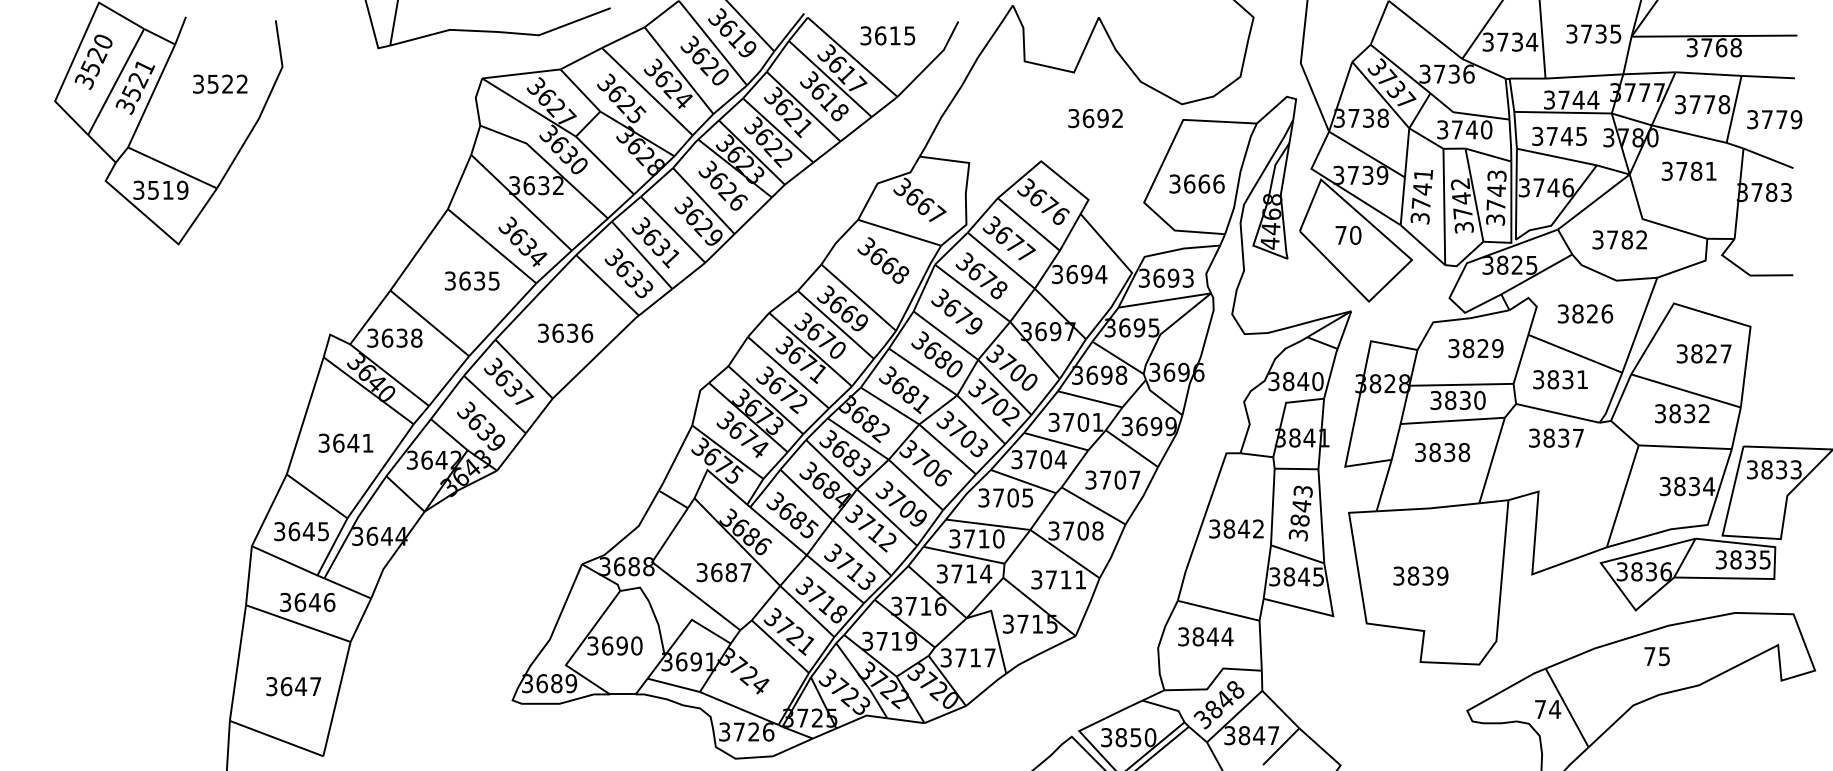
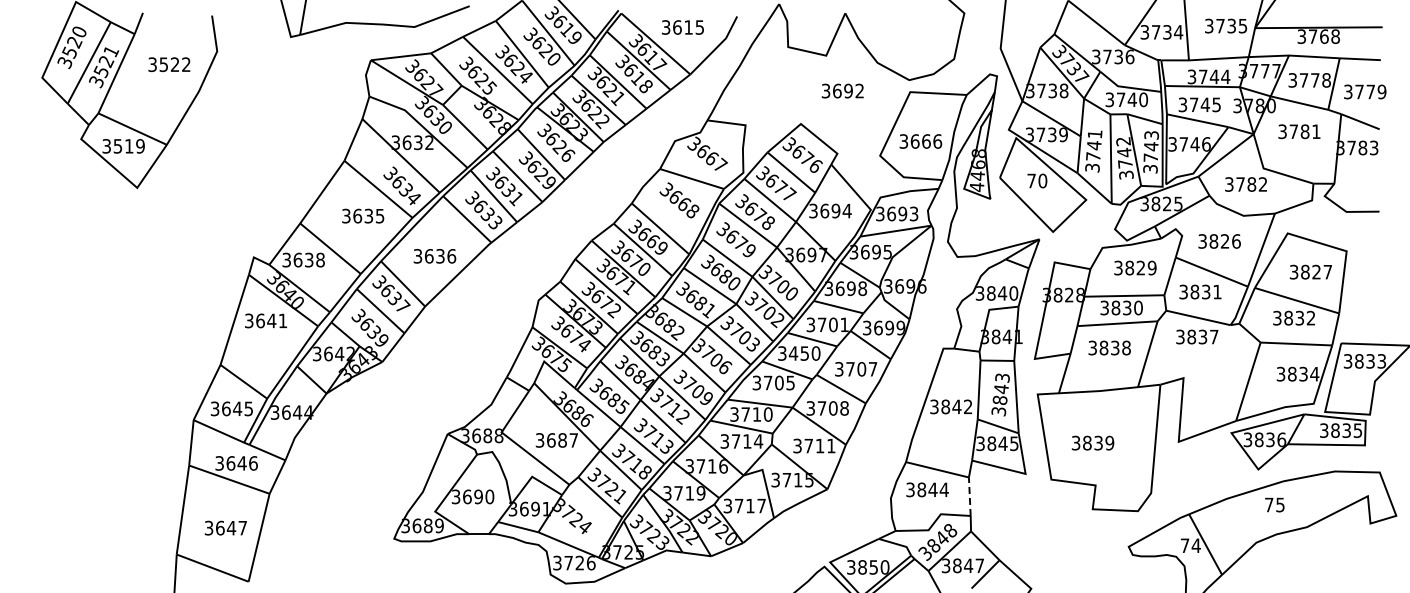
text: (345, 442) -> (265, 320), moved
text: (1045, 459) -> (804, 353), 3704 -> 3450
line: (1260, 645) -> (969, 496), solid -> dashed

